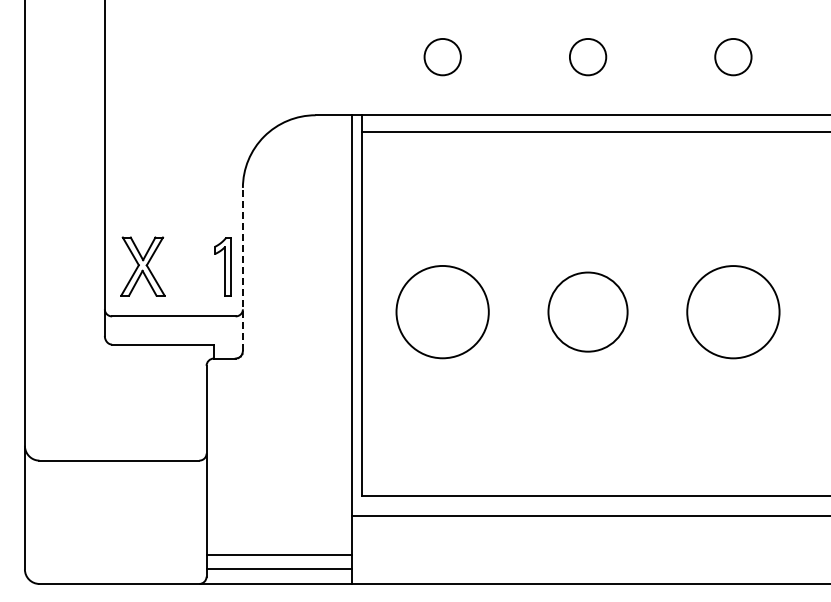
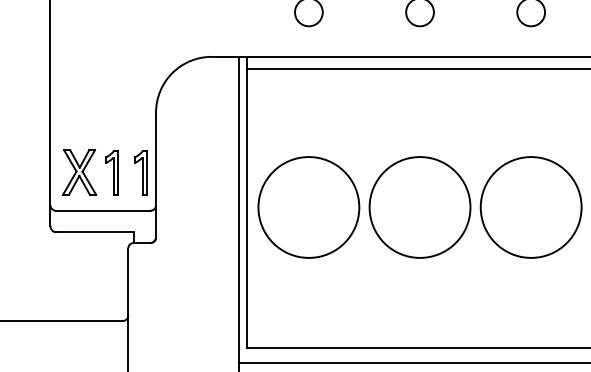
part: (185, 266) -> (112, 172), added
line: (242, 269) -> (155, 174), dashed -> solid
circle: (442, 311) -> (308, 206), size x1.43
circle: (587, 311) -> (419, 206), size x1.67
circle: (733, 312) -> (531, 207), size x1.43

